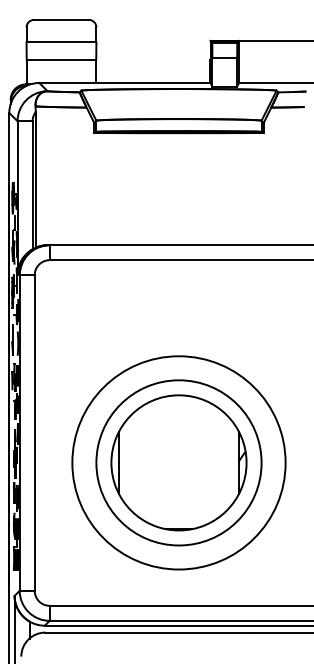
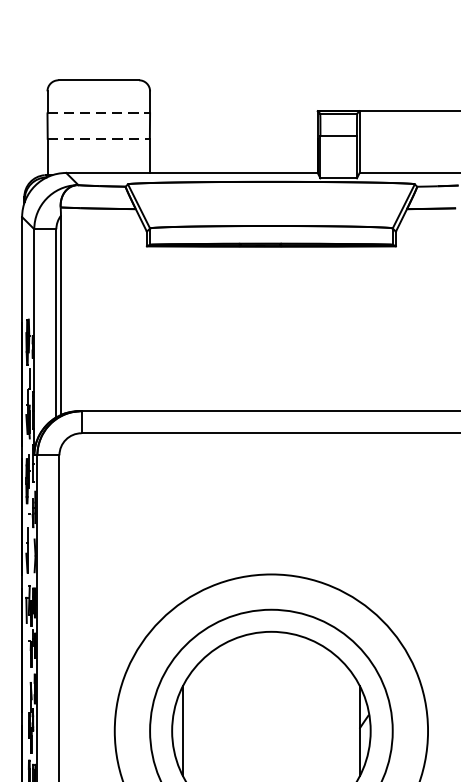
line: (61, 42) -> (98, 113), solid -> dashed
line: (61, 59) -> (98, 138), solid -> dashed

